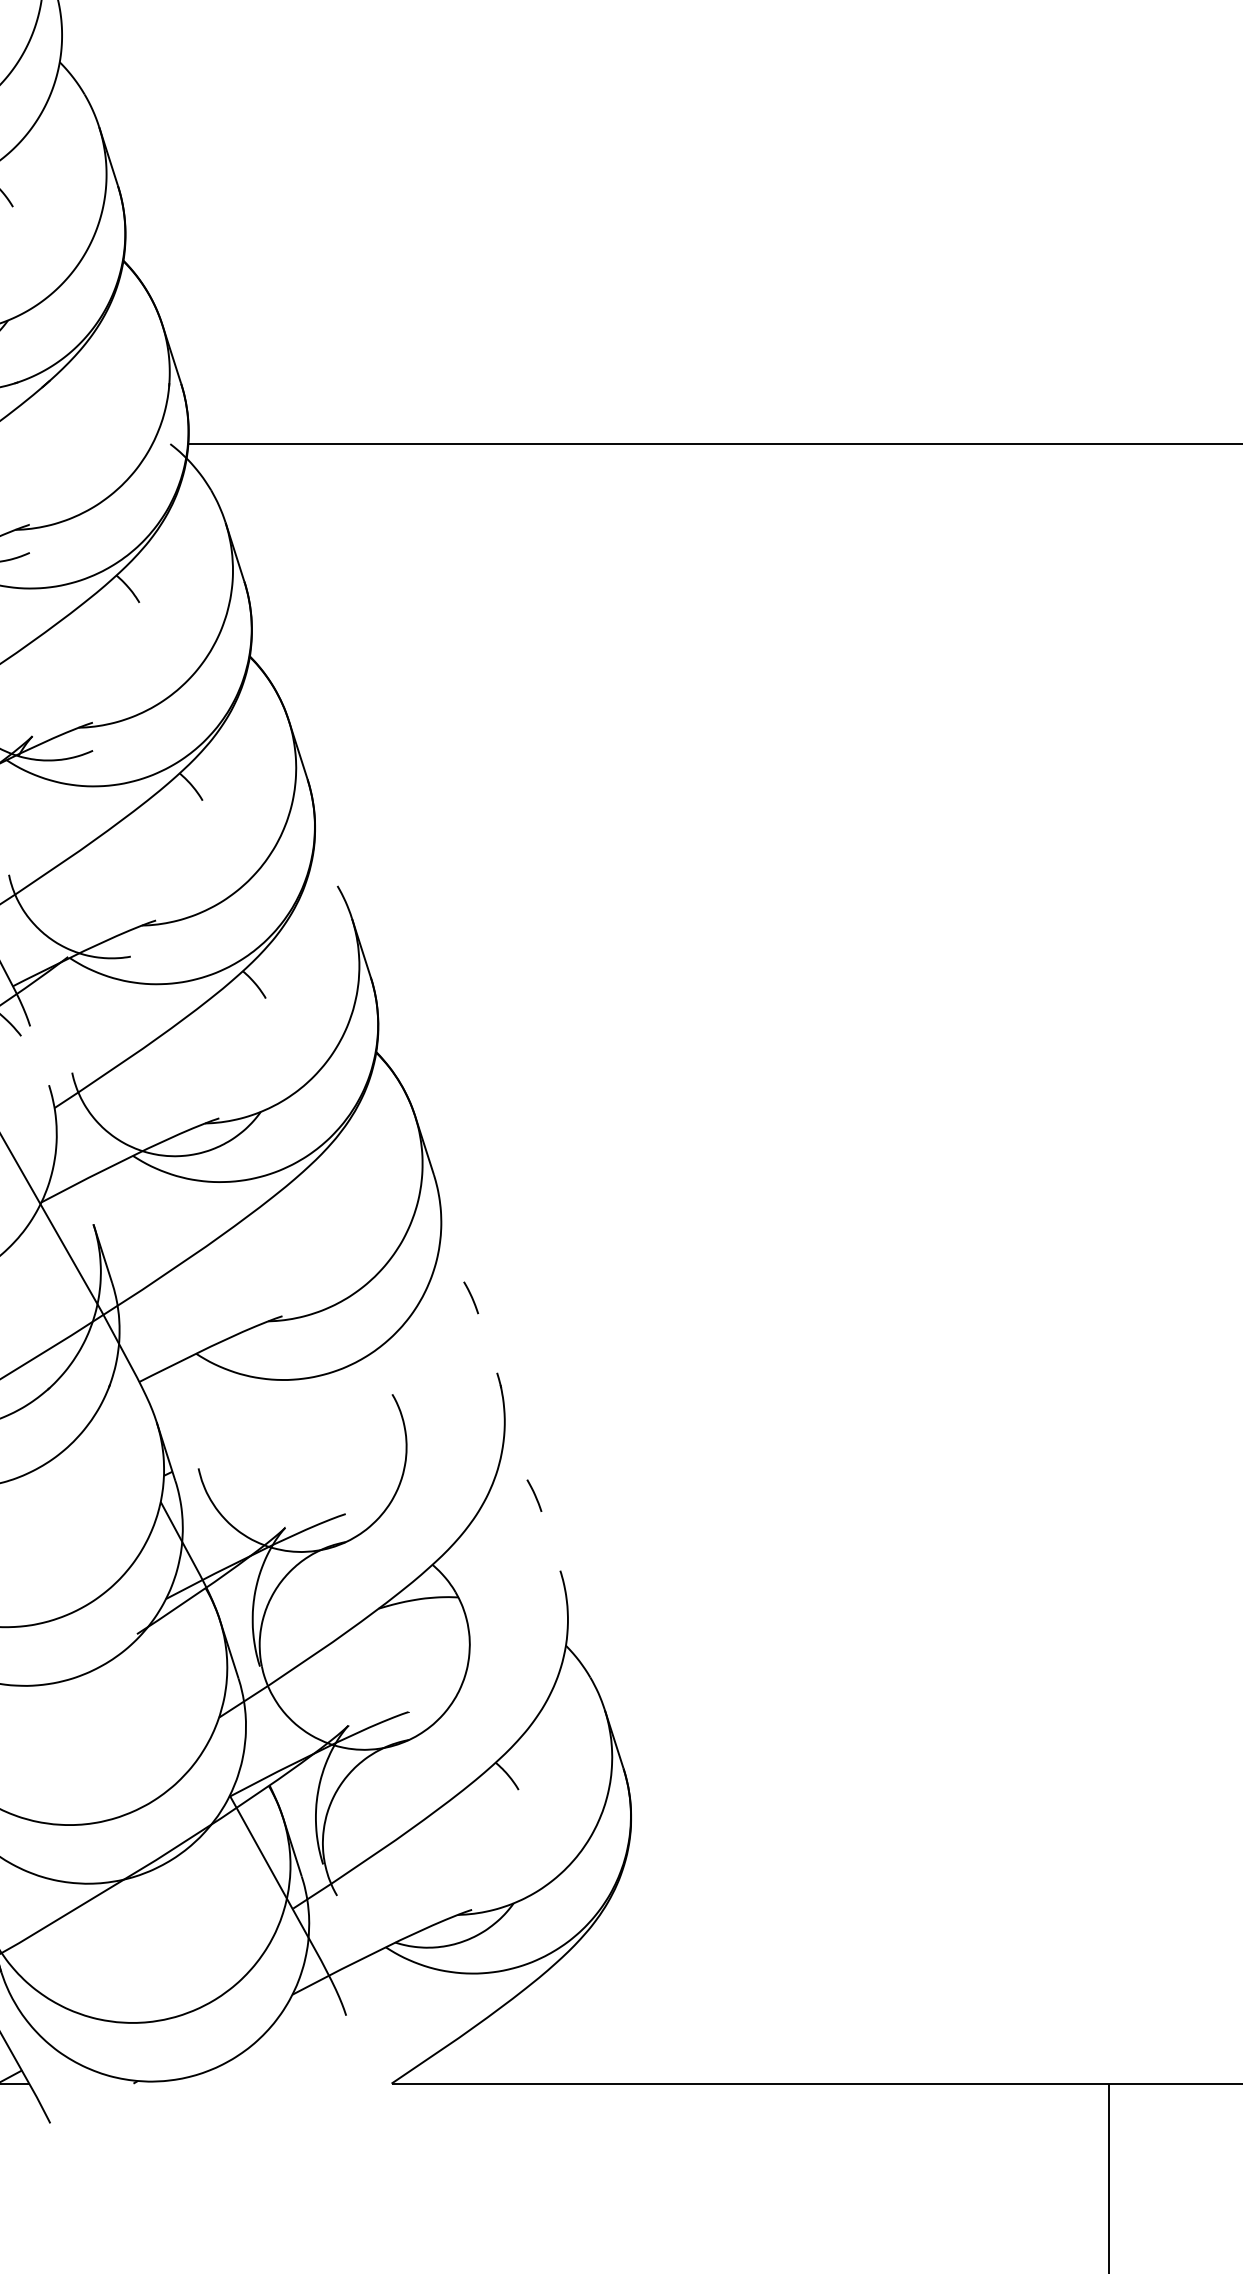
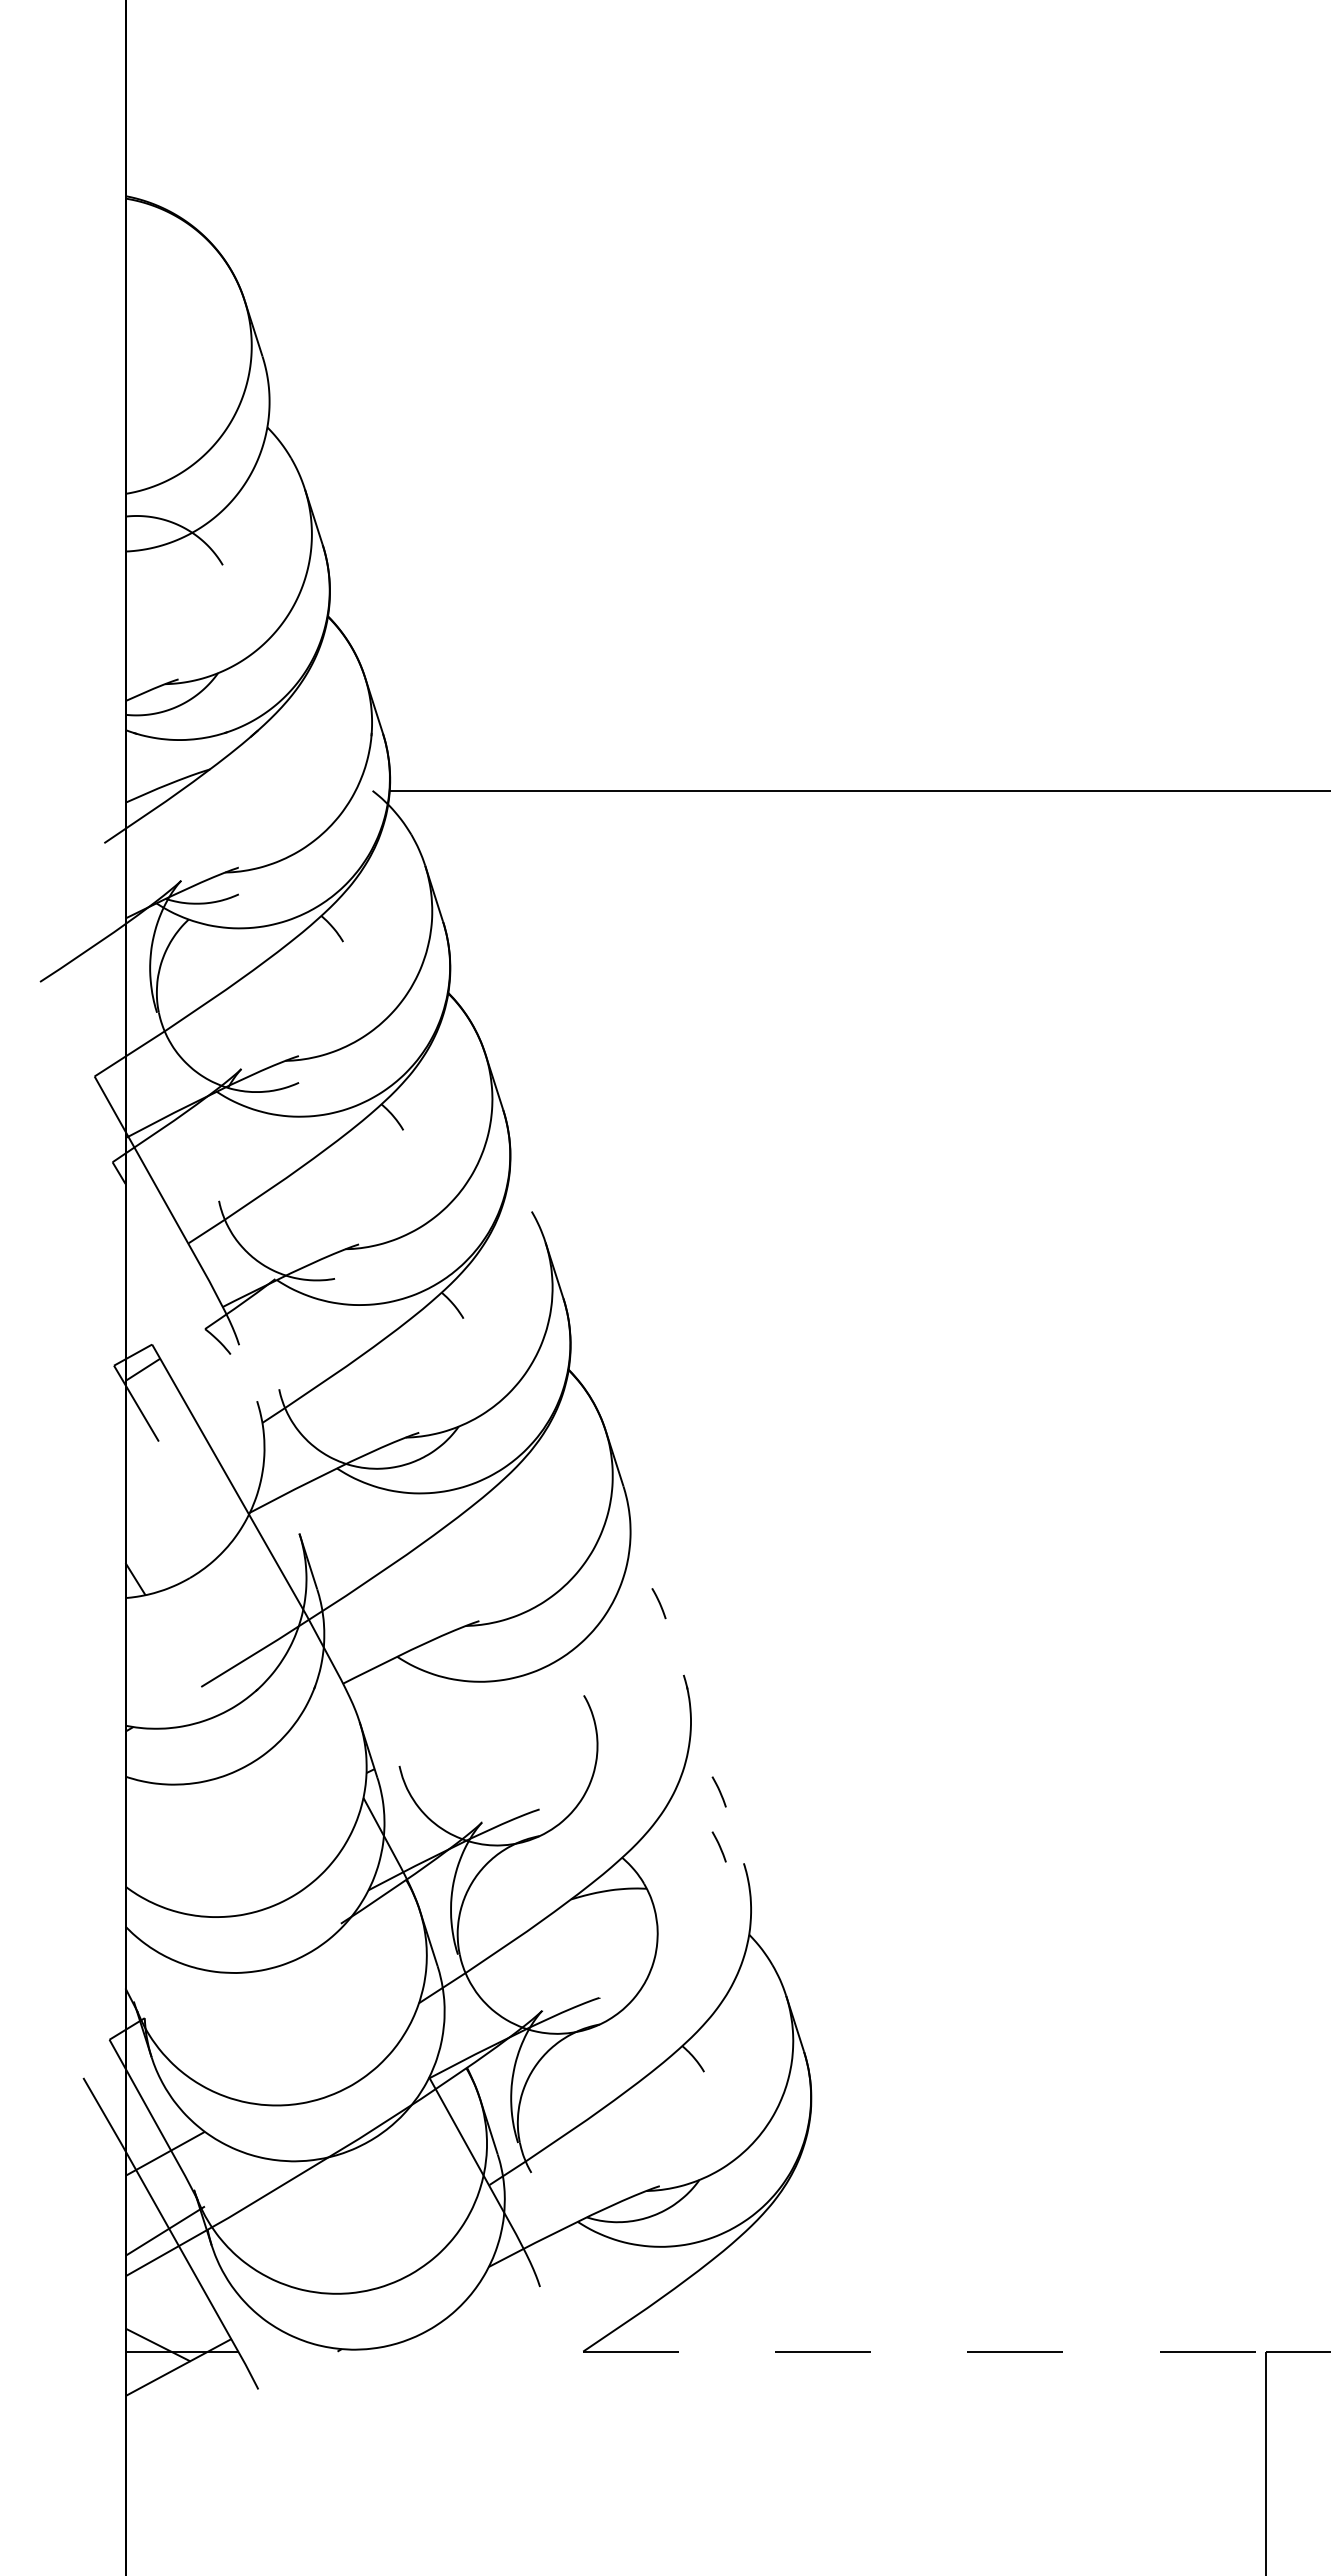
line: (533, 1553) -> (718, 1846), added
line: (751, 2083) -> (925, 2351), solid -> dashed

